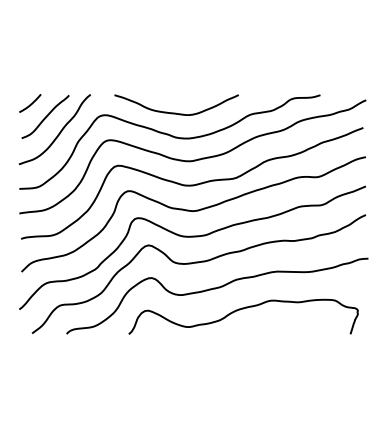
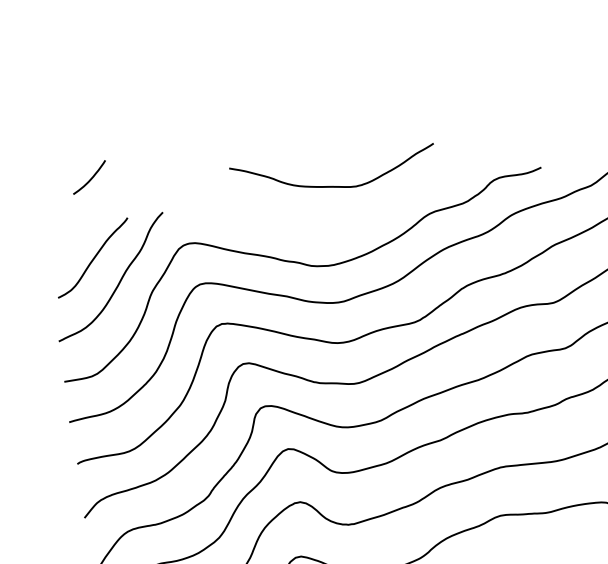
curve: (30, 103) -> (89, 177), moved
curve: (176, 112) -> (334, 184), moved

